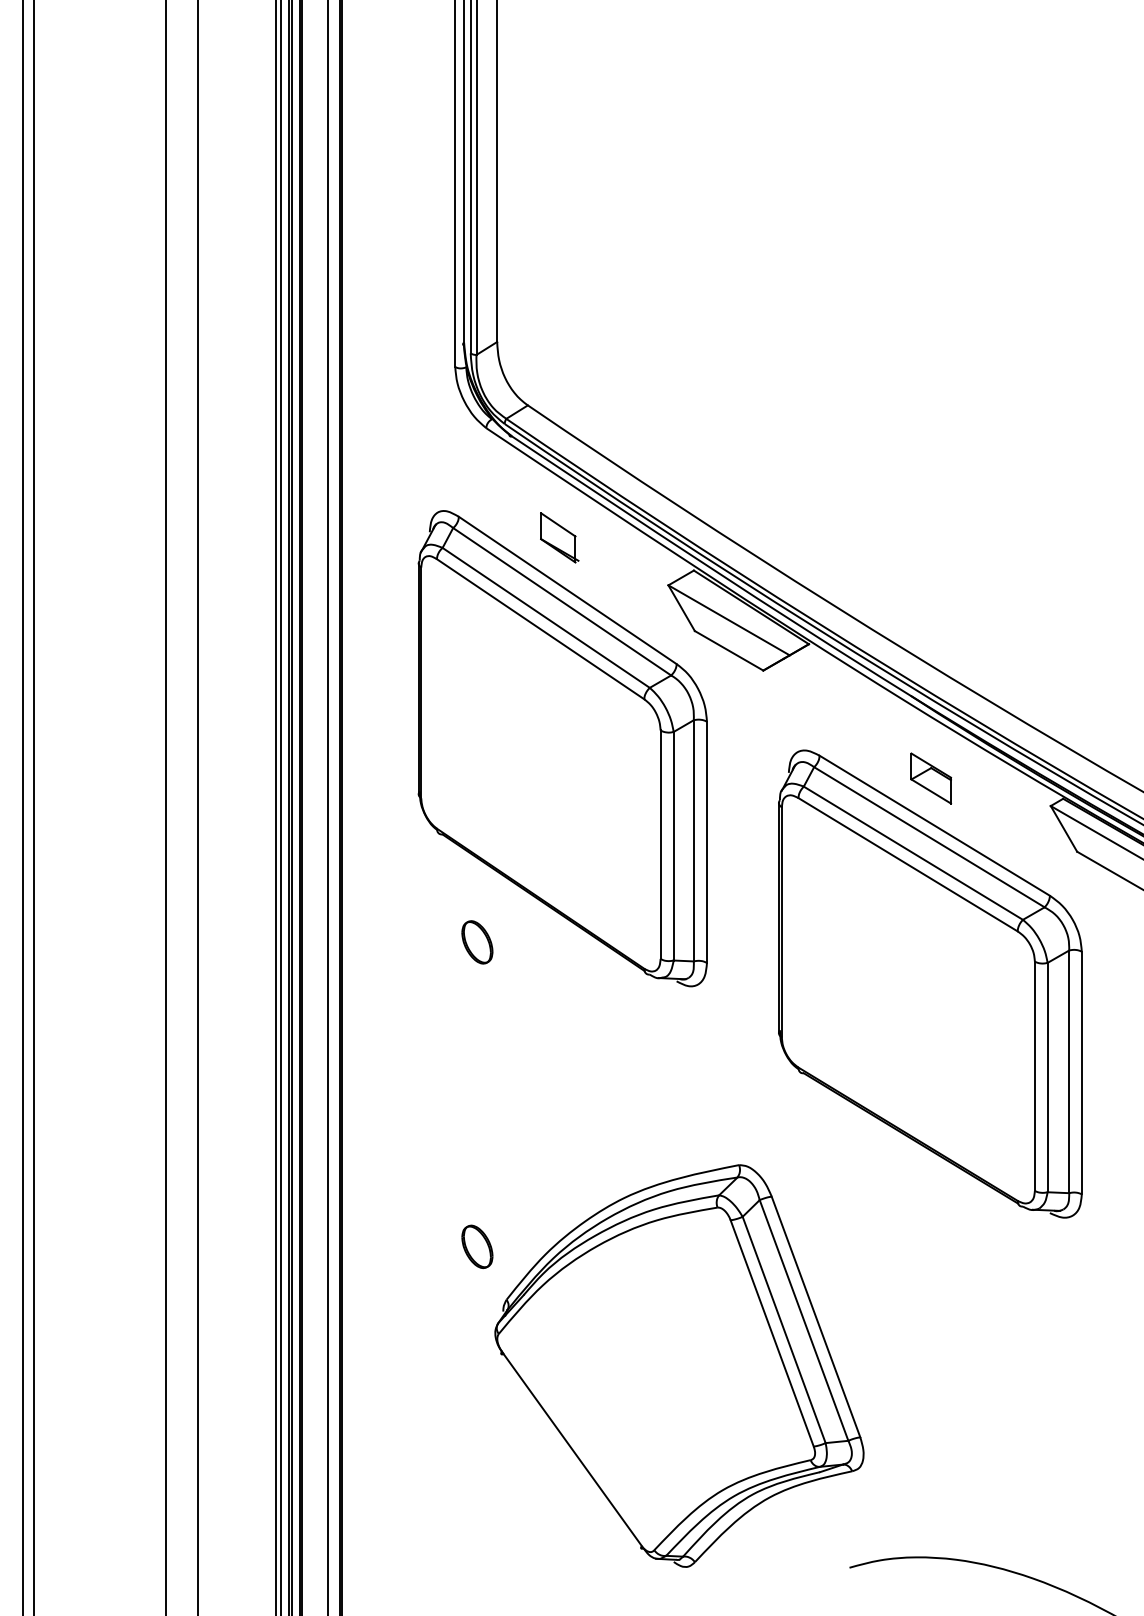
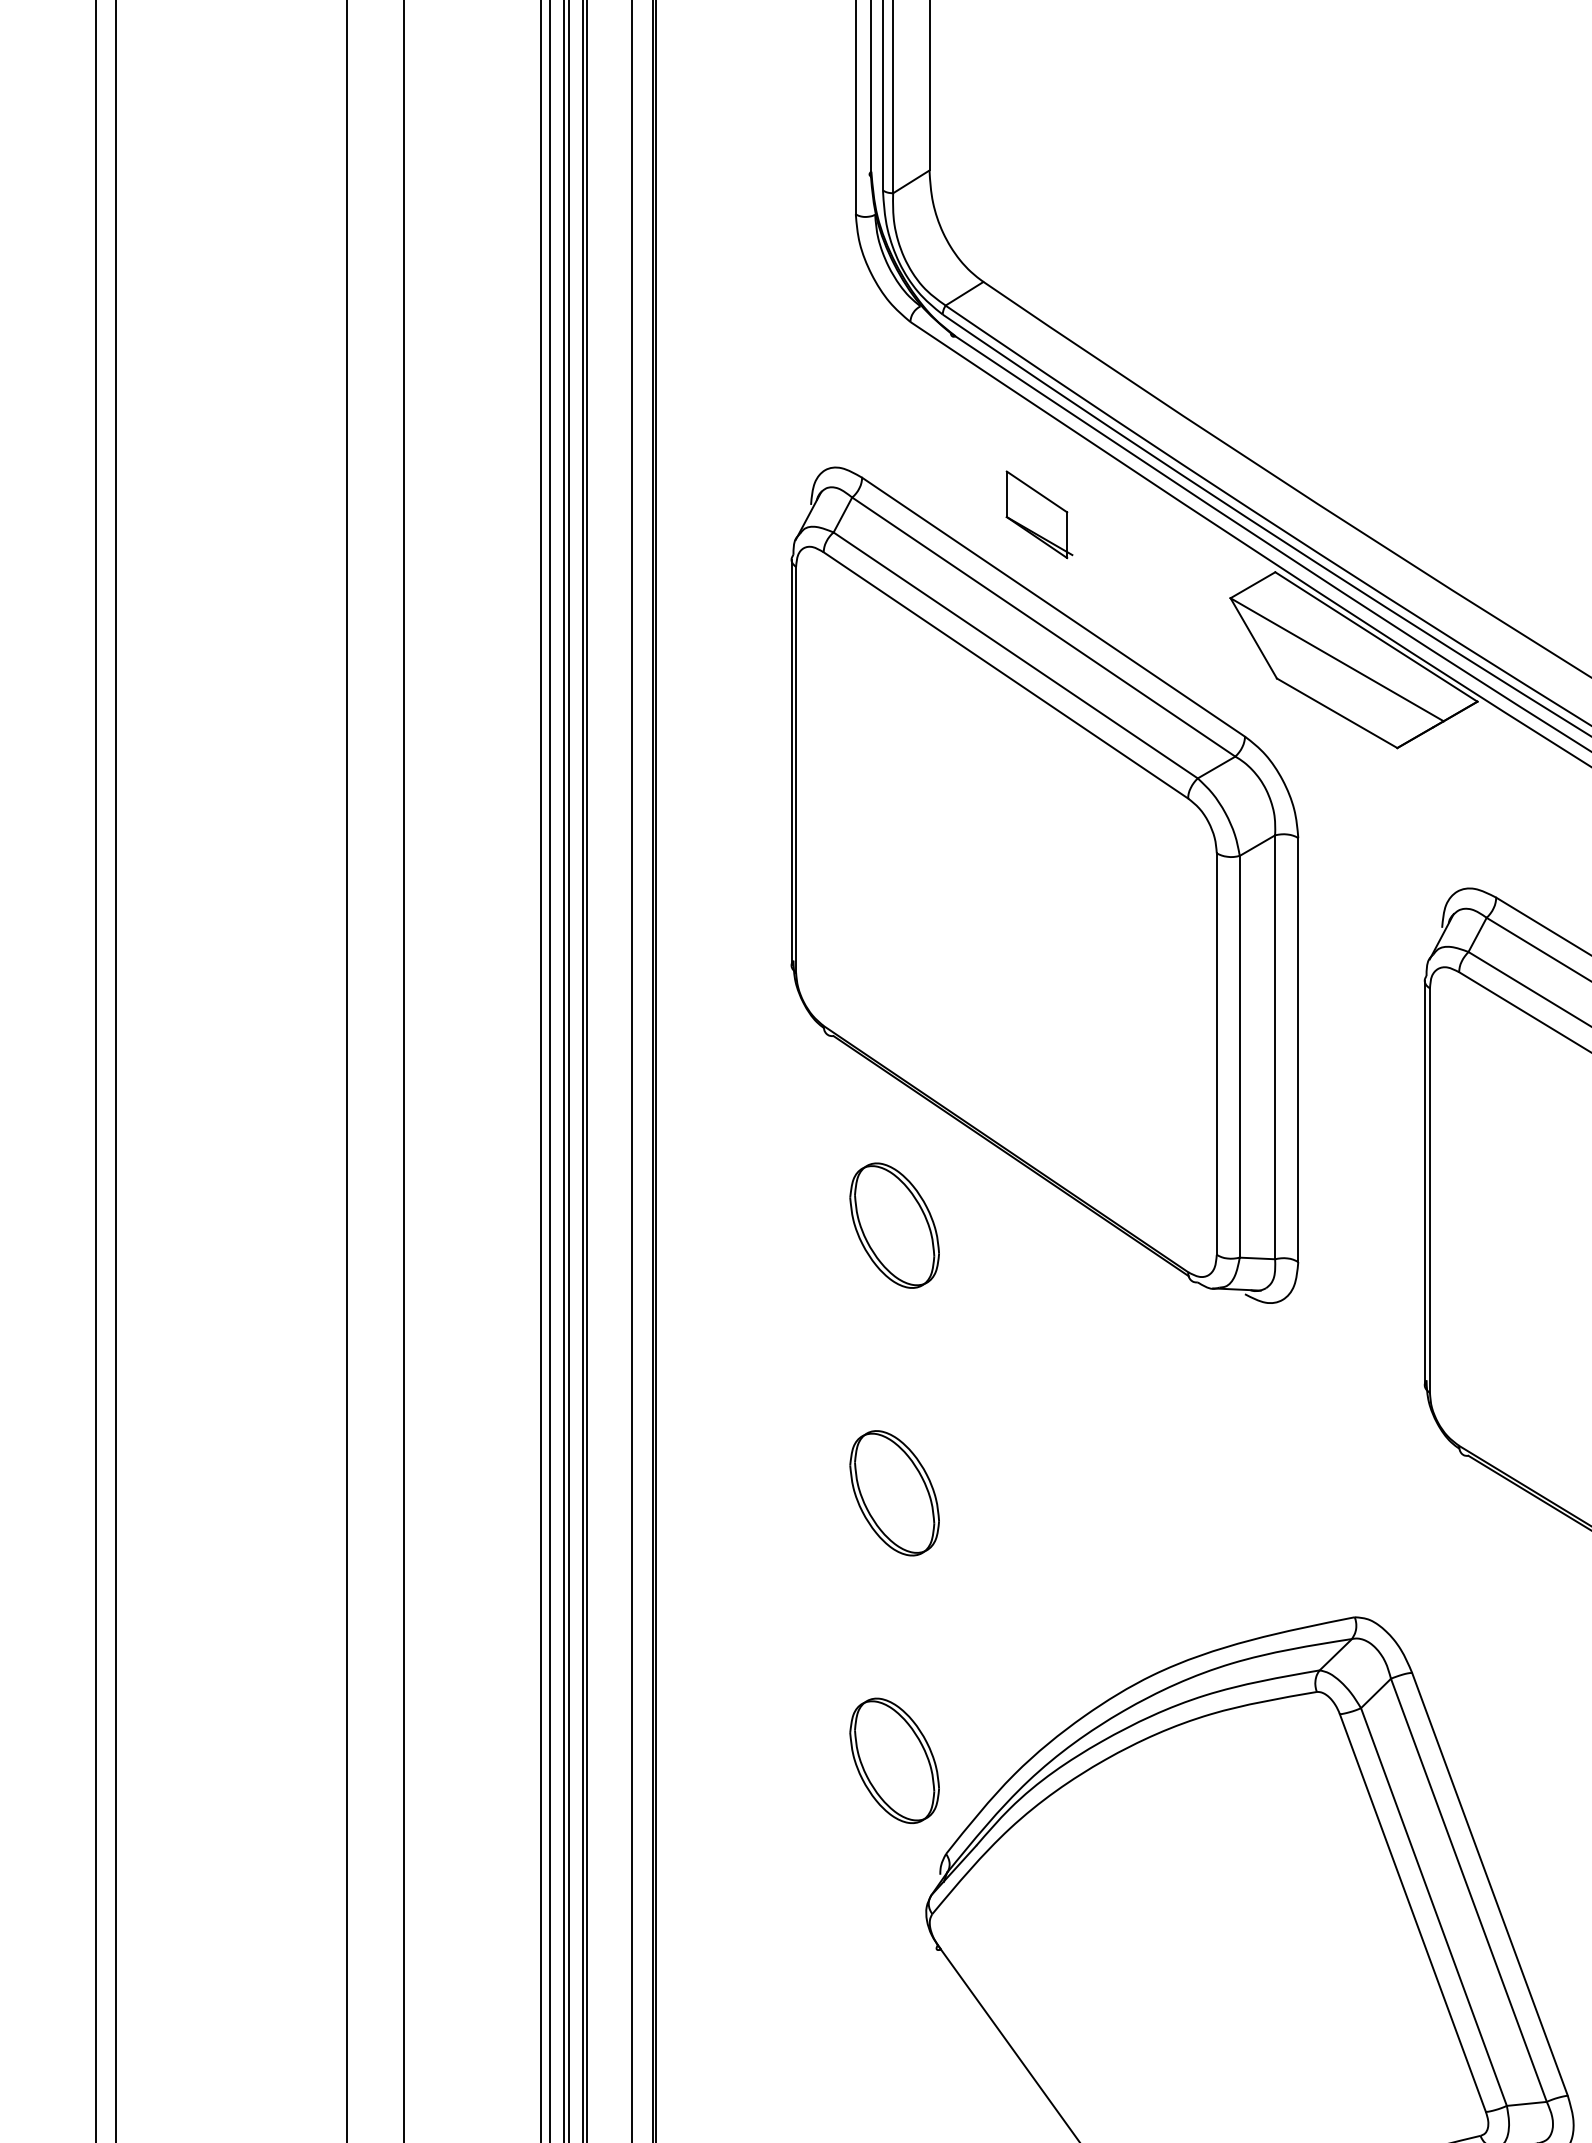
part: (477, 942) -> (894, 1225), size x1.67
part: (477, 1094) -> (894, 1493), added
part: (477, 1246) -> (894, 1760), size x1.67

